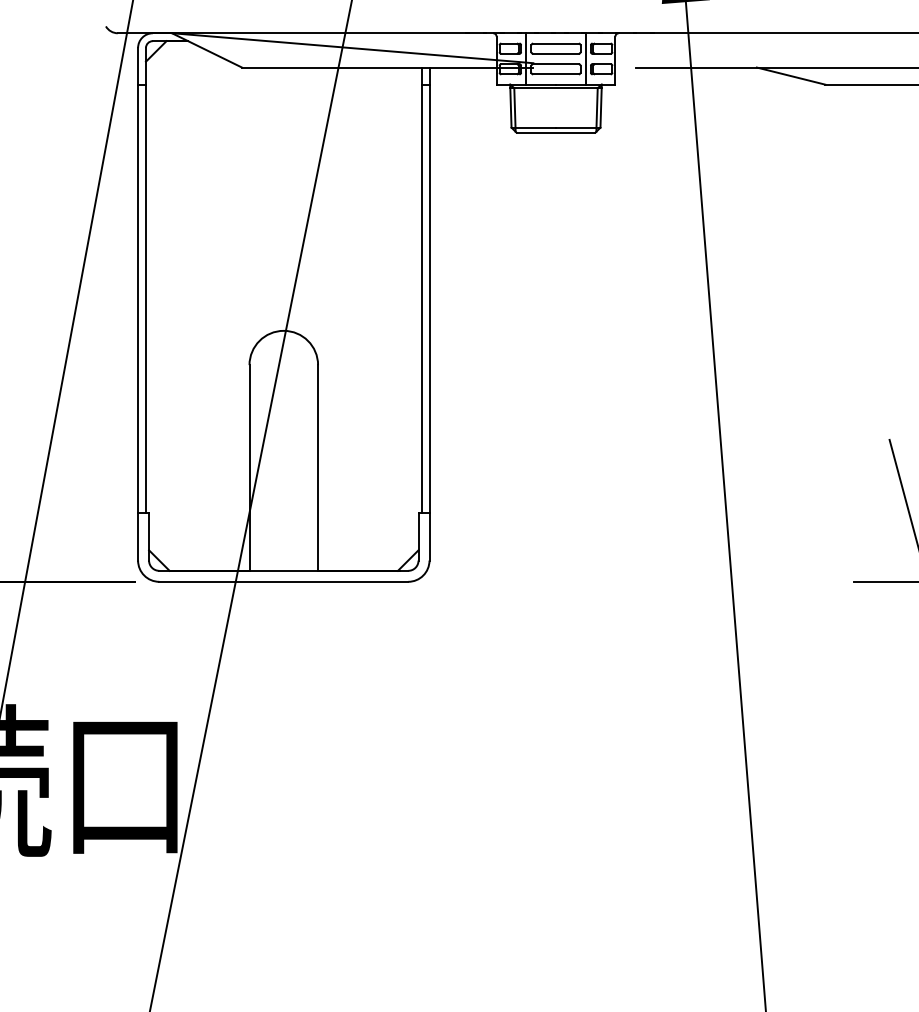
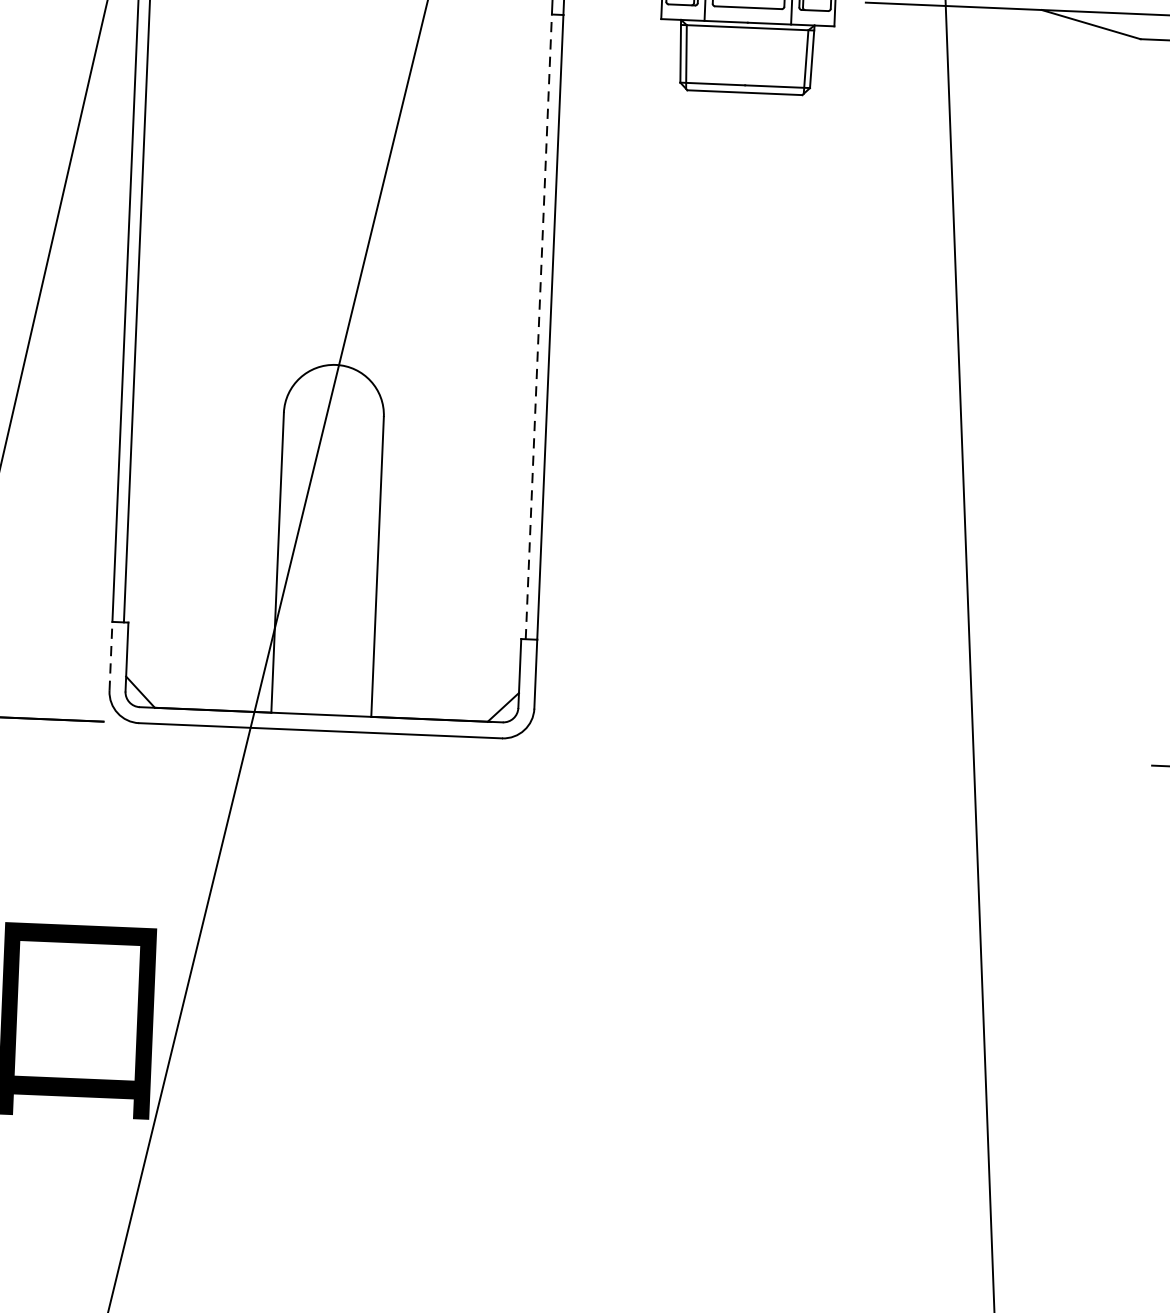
line: (421, 298) -> (538, 326), solid -> dashed
line: (138, 536) -> (111, 655), solid -> dashed

